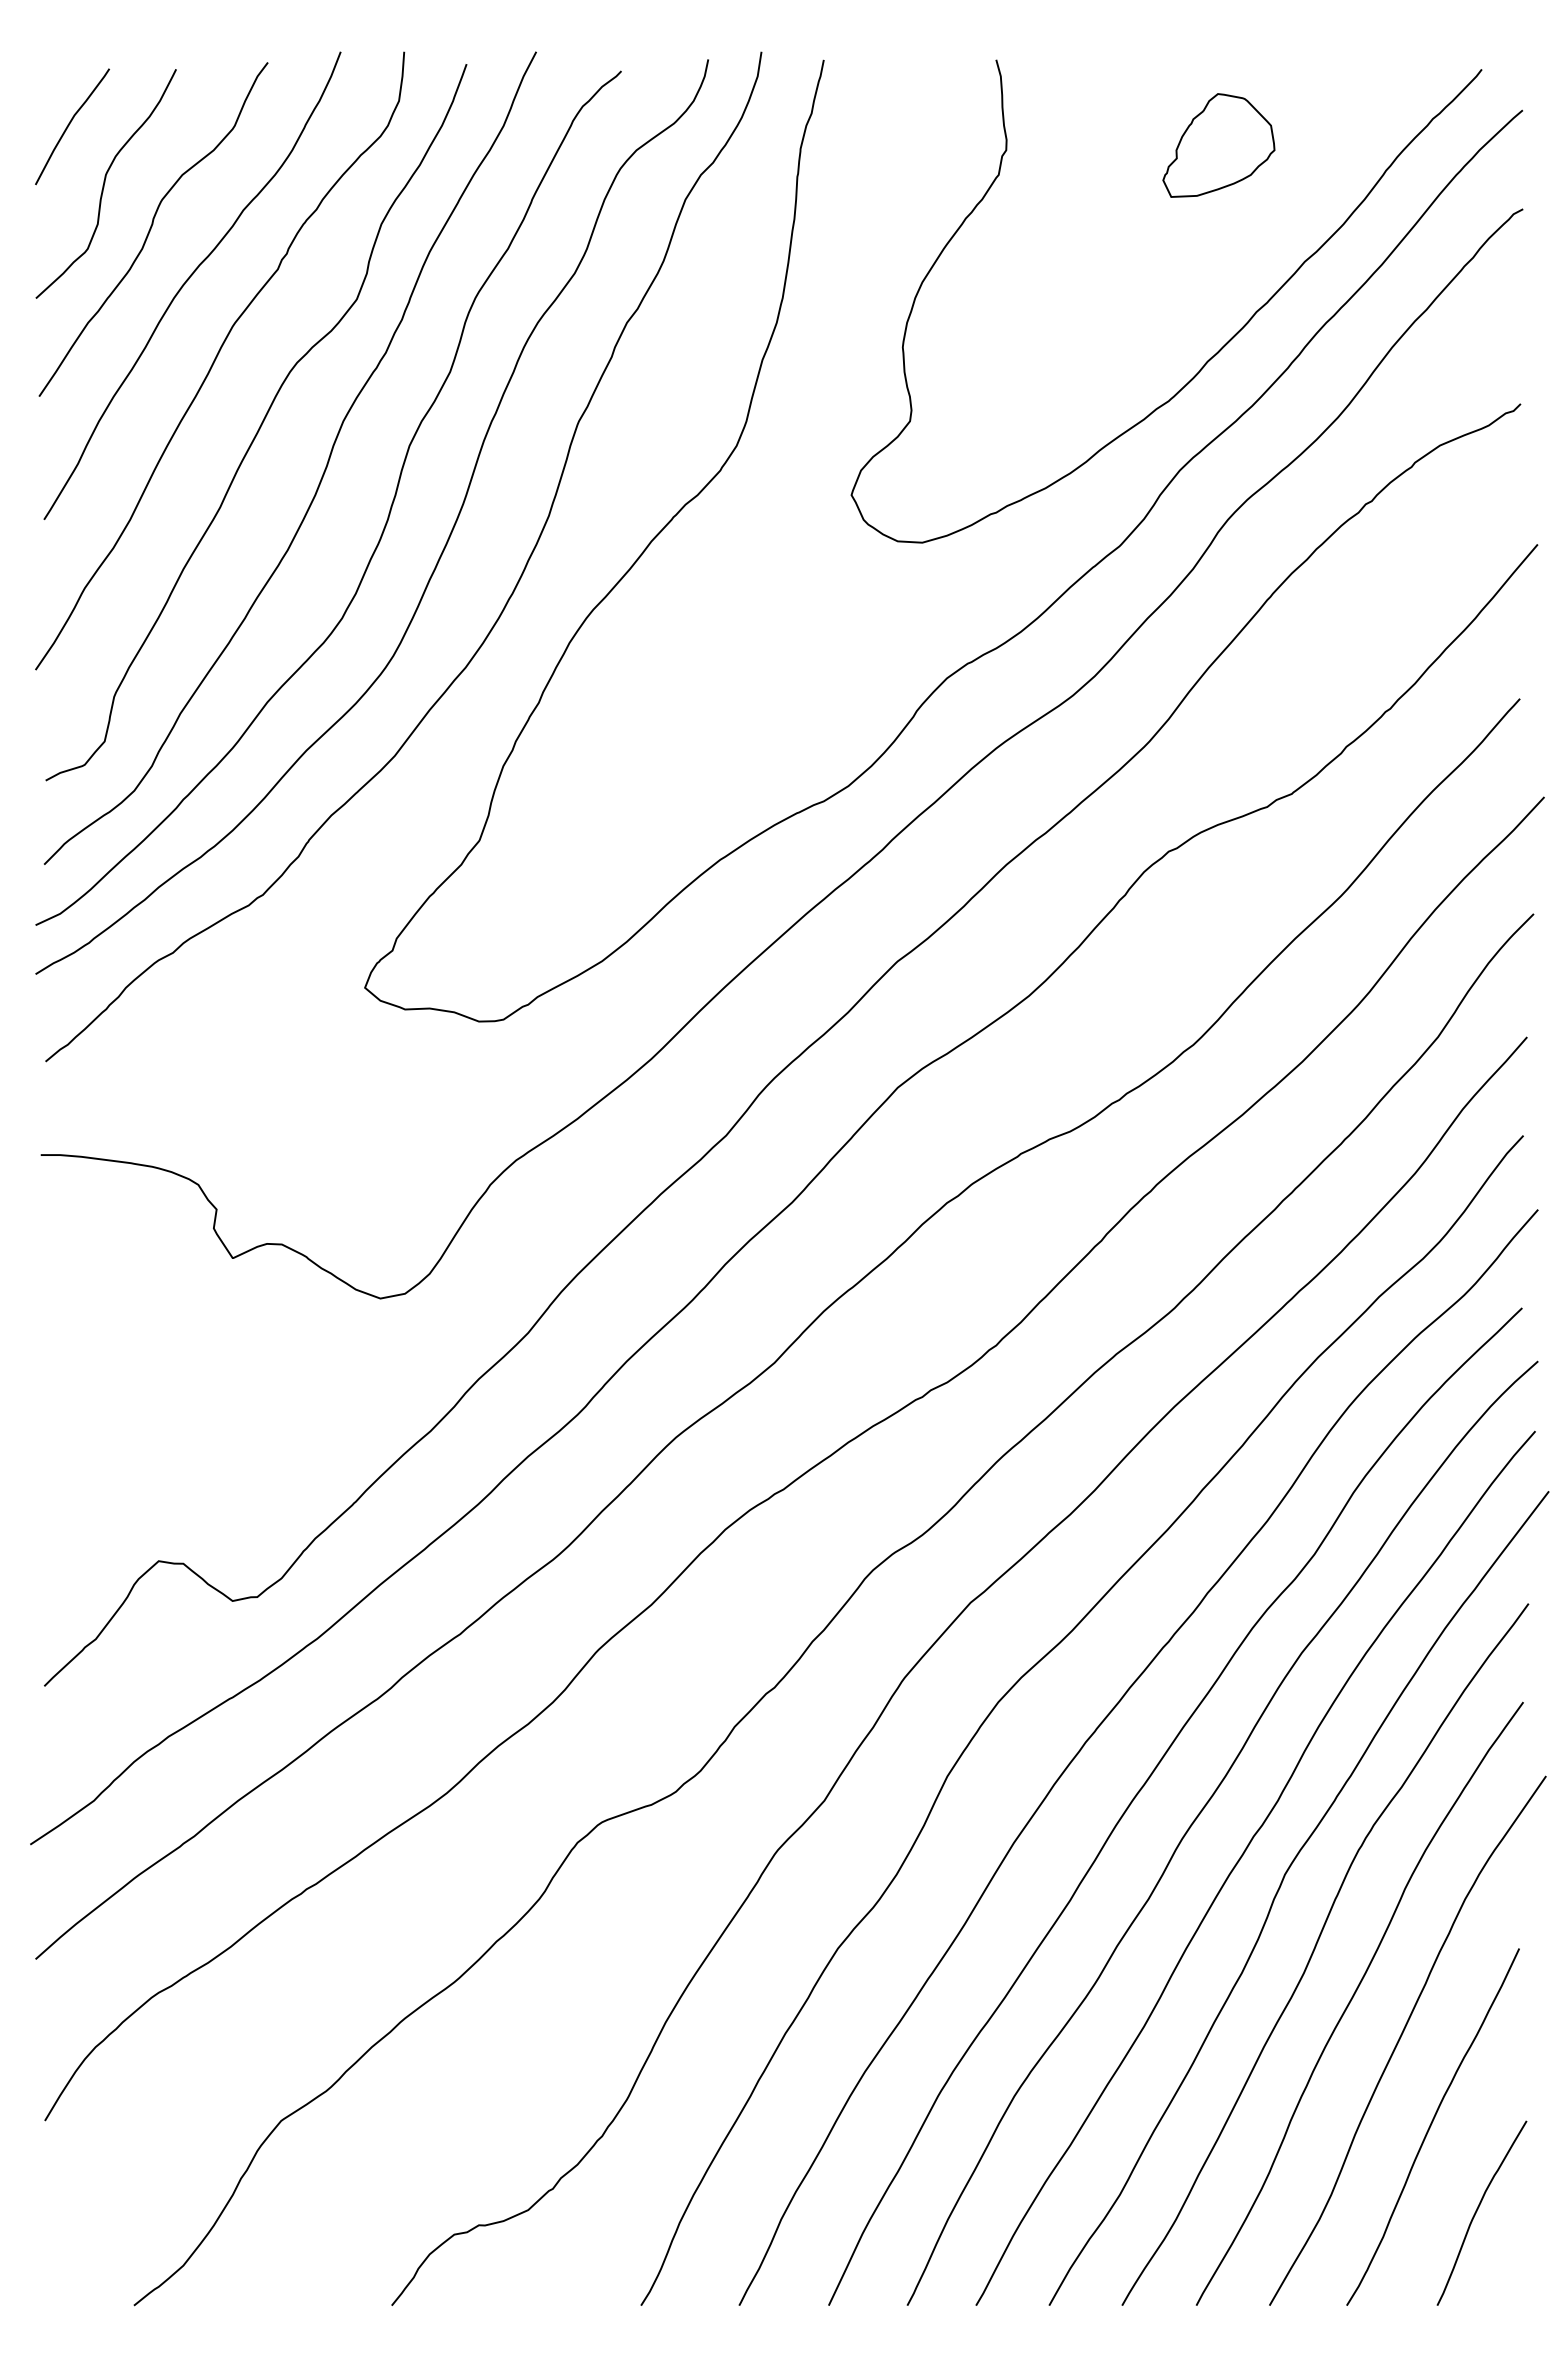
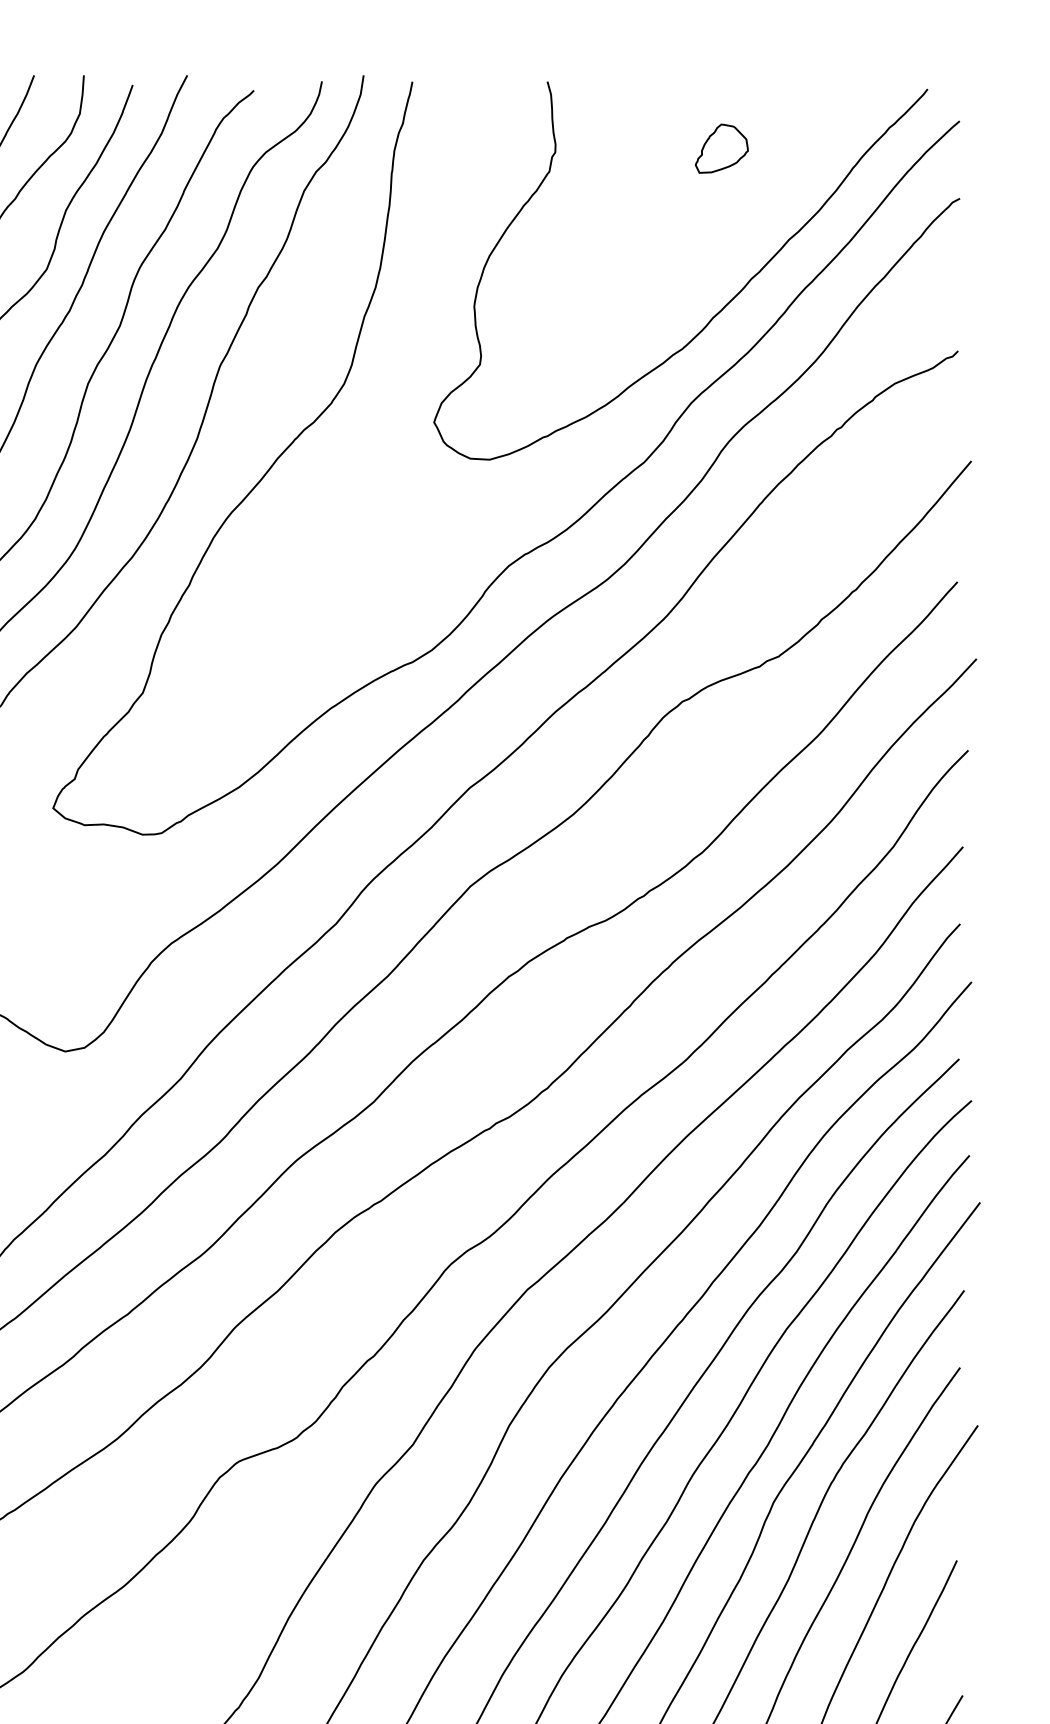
part: (1218, 145) -> (721, 148), size x0.6

